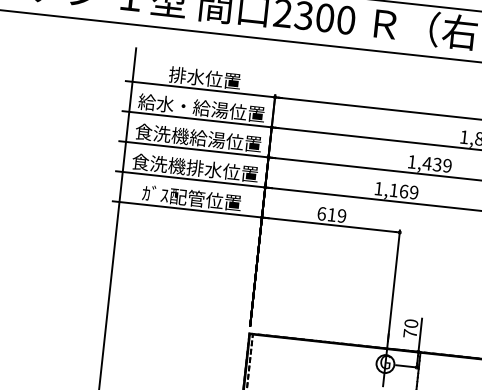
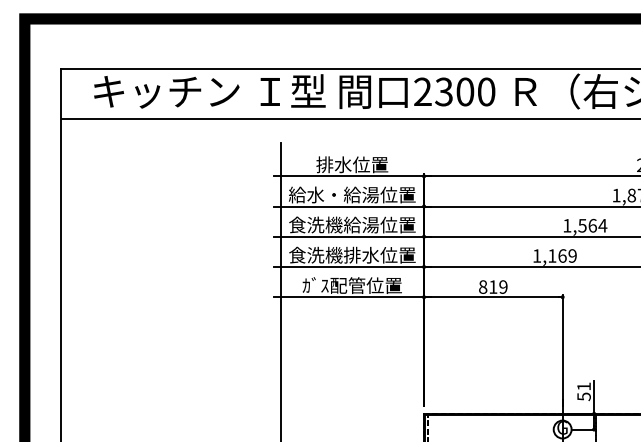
text: (437, 164) -> (592, 225), 1,439 -> 1,564
text: (322, 213) -> (483, 286), 619 -> 819
text: (410, 328) -> (583, 391), 70 -> 51

